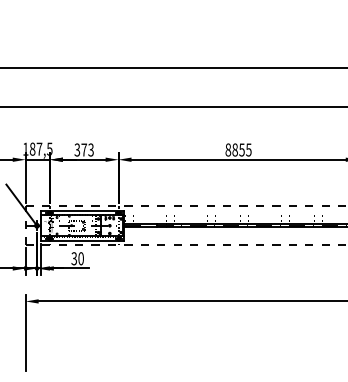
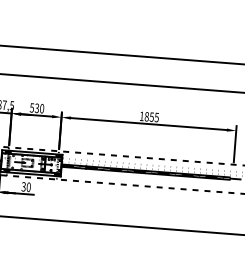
text: (83, 149) -> (36, 107), 373 -> 530
text: (228, 149) -> (142, 116), 8855 -> 1855

